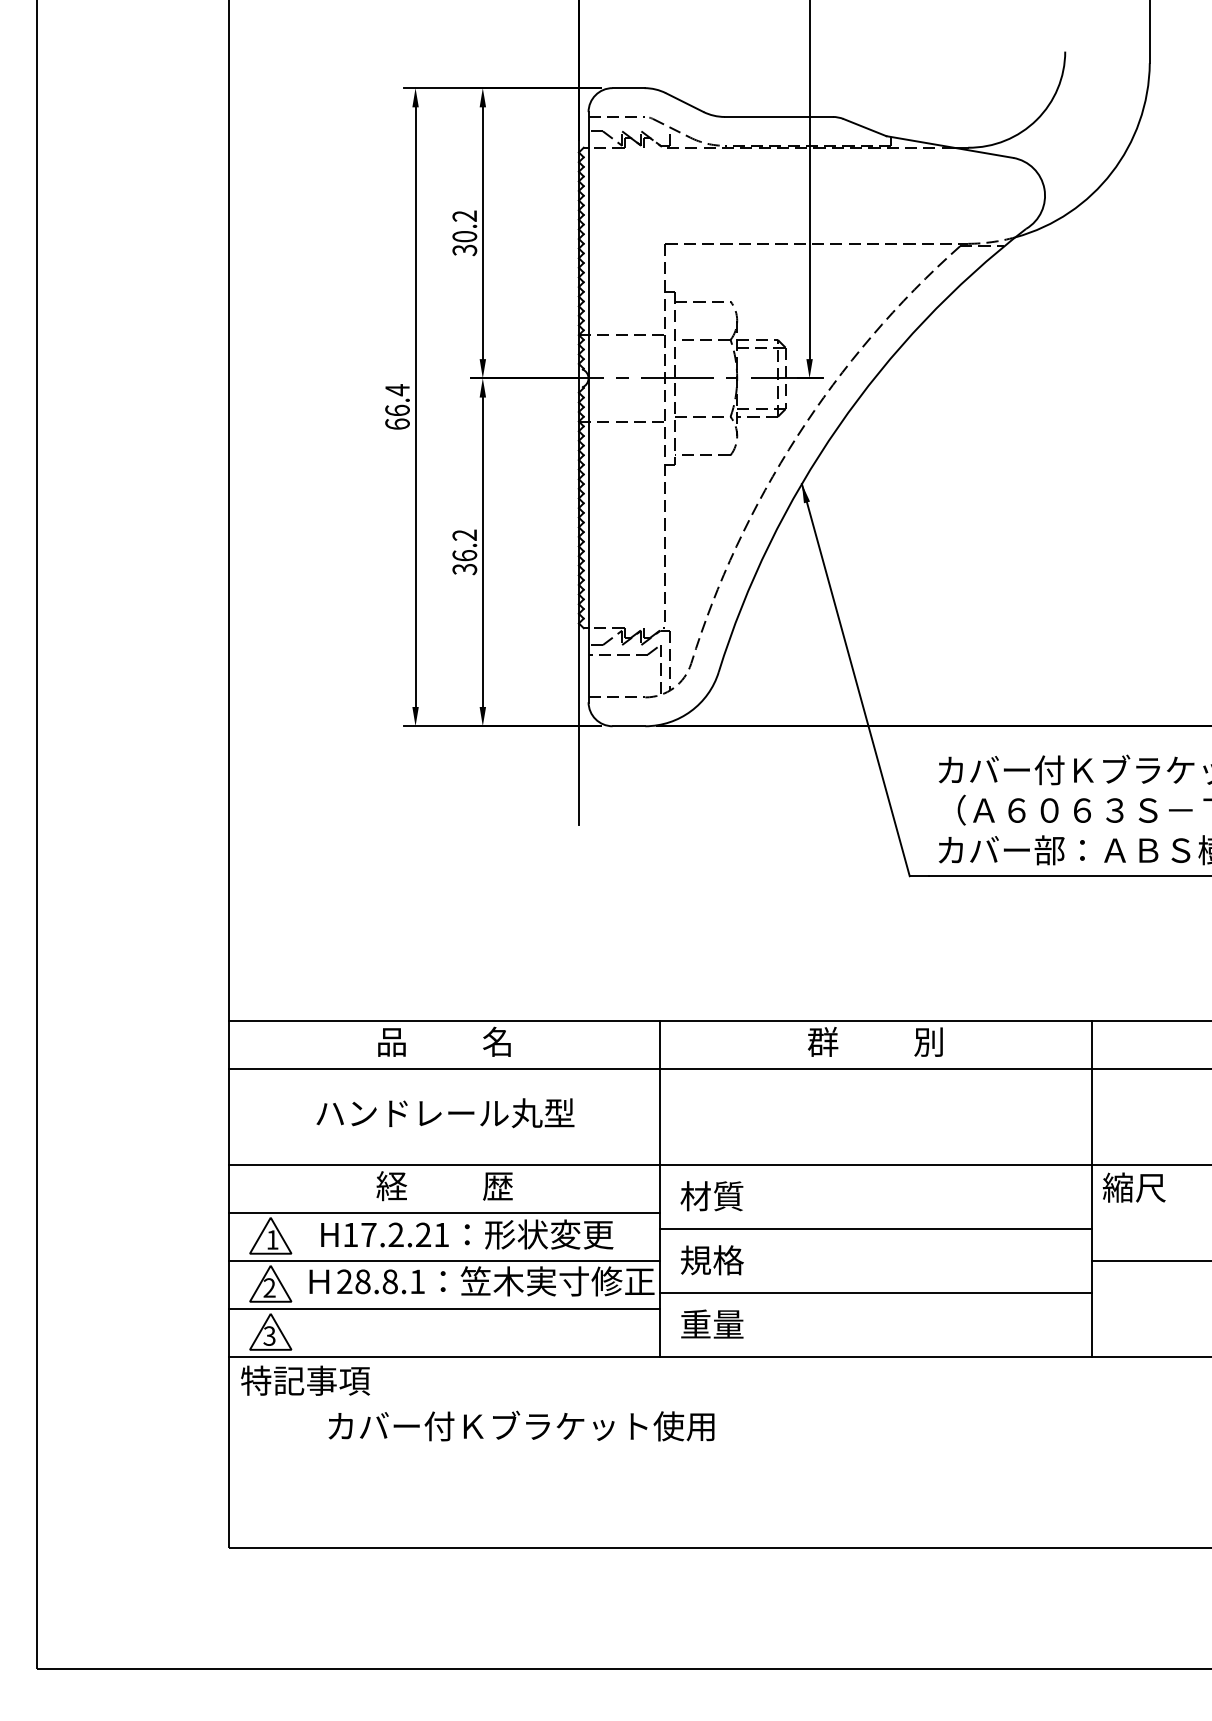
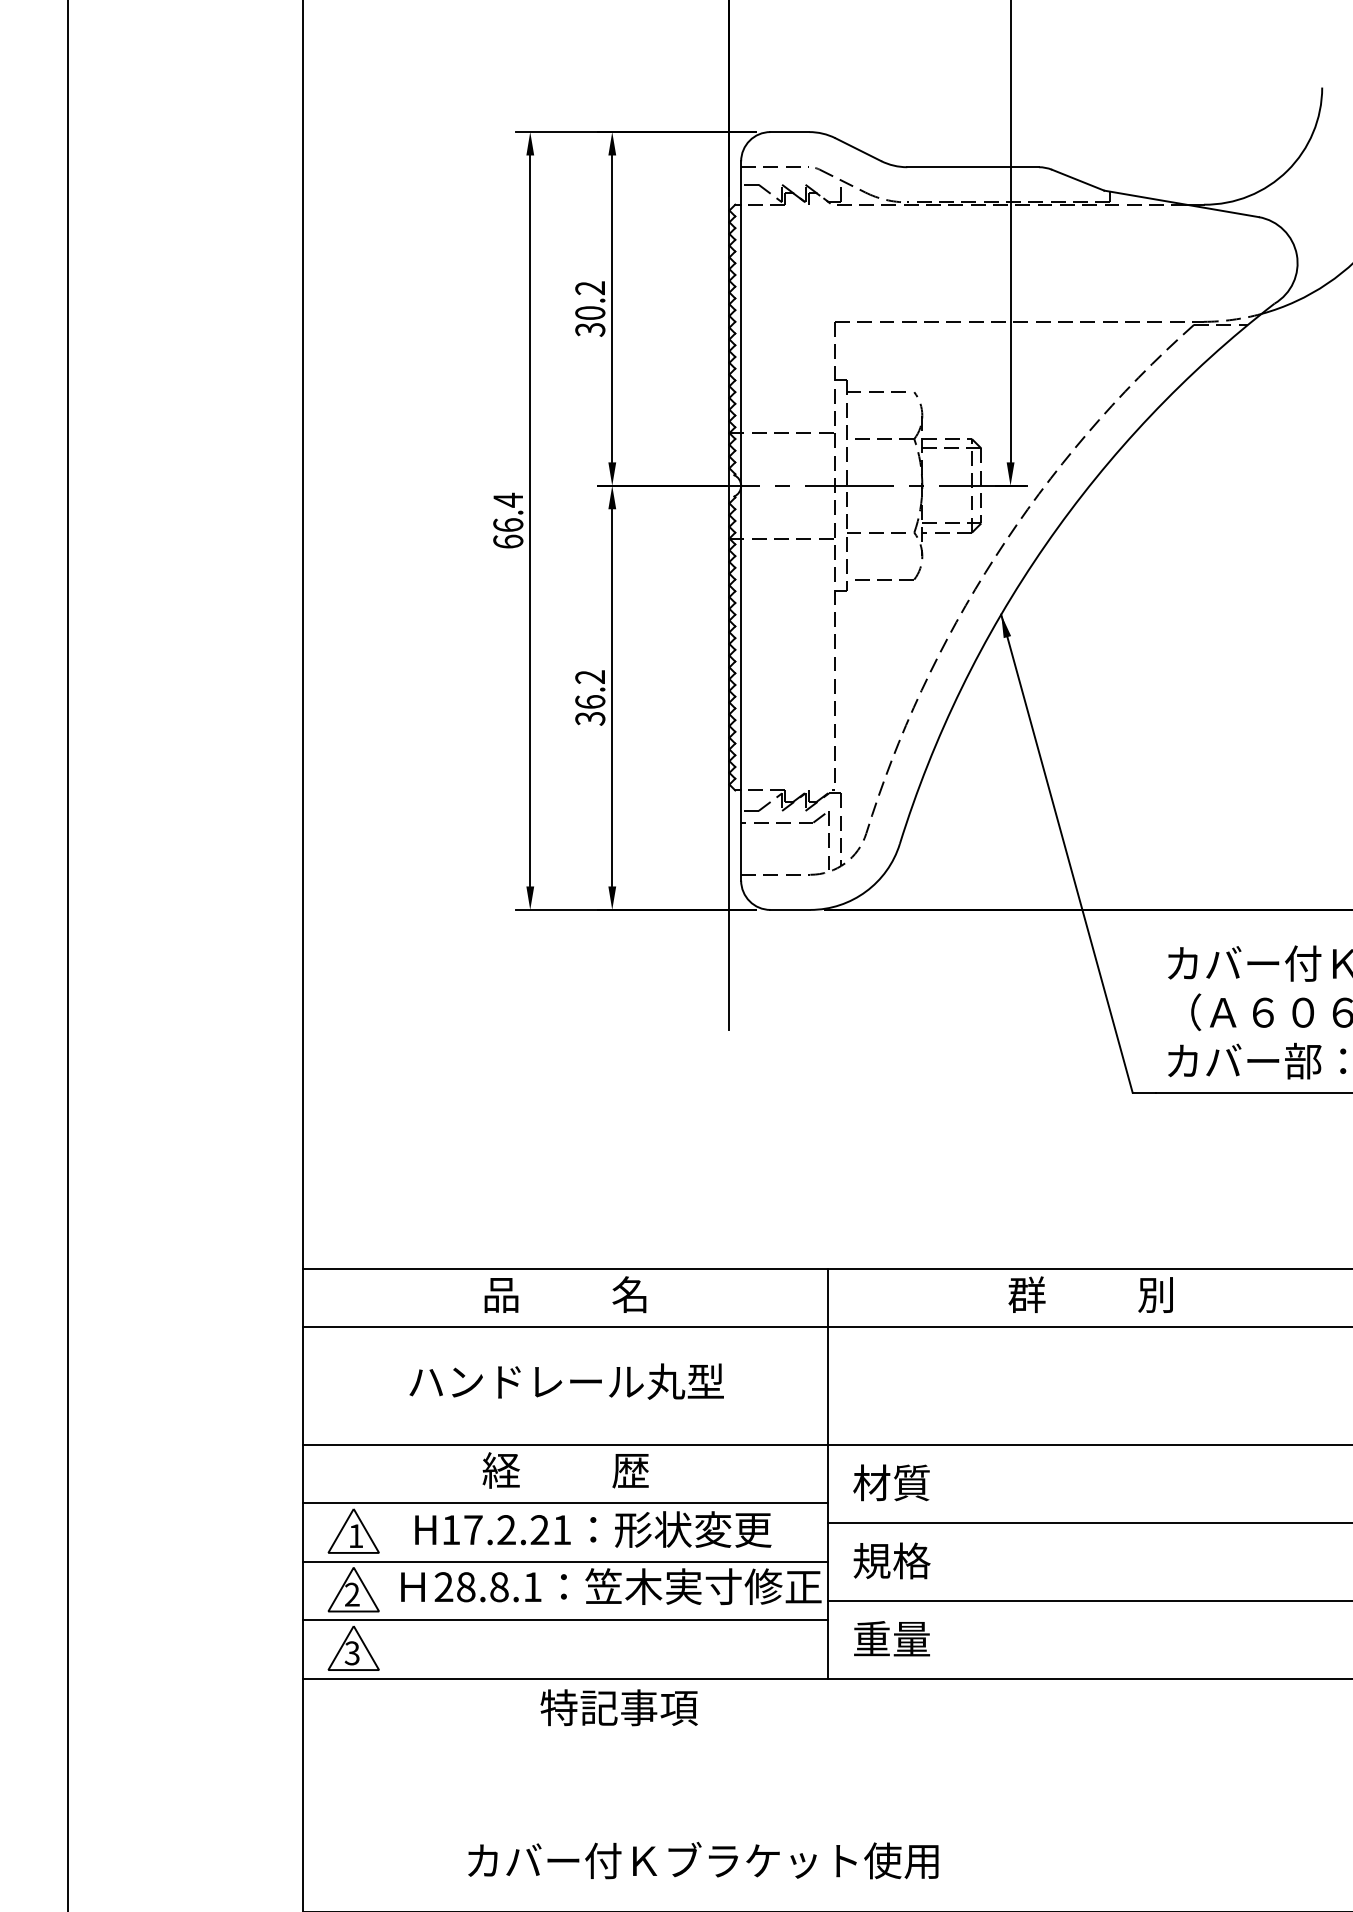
text: (305, 1380) -> (619, 1707), moved
text: (521, 1425) -> (703, 1859), moved

